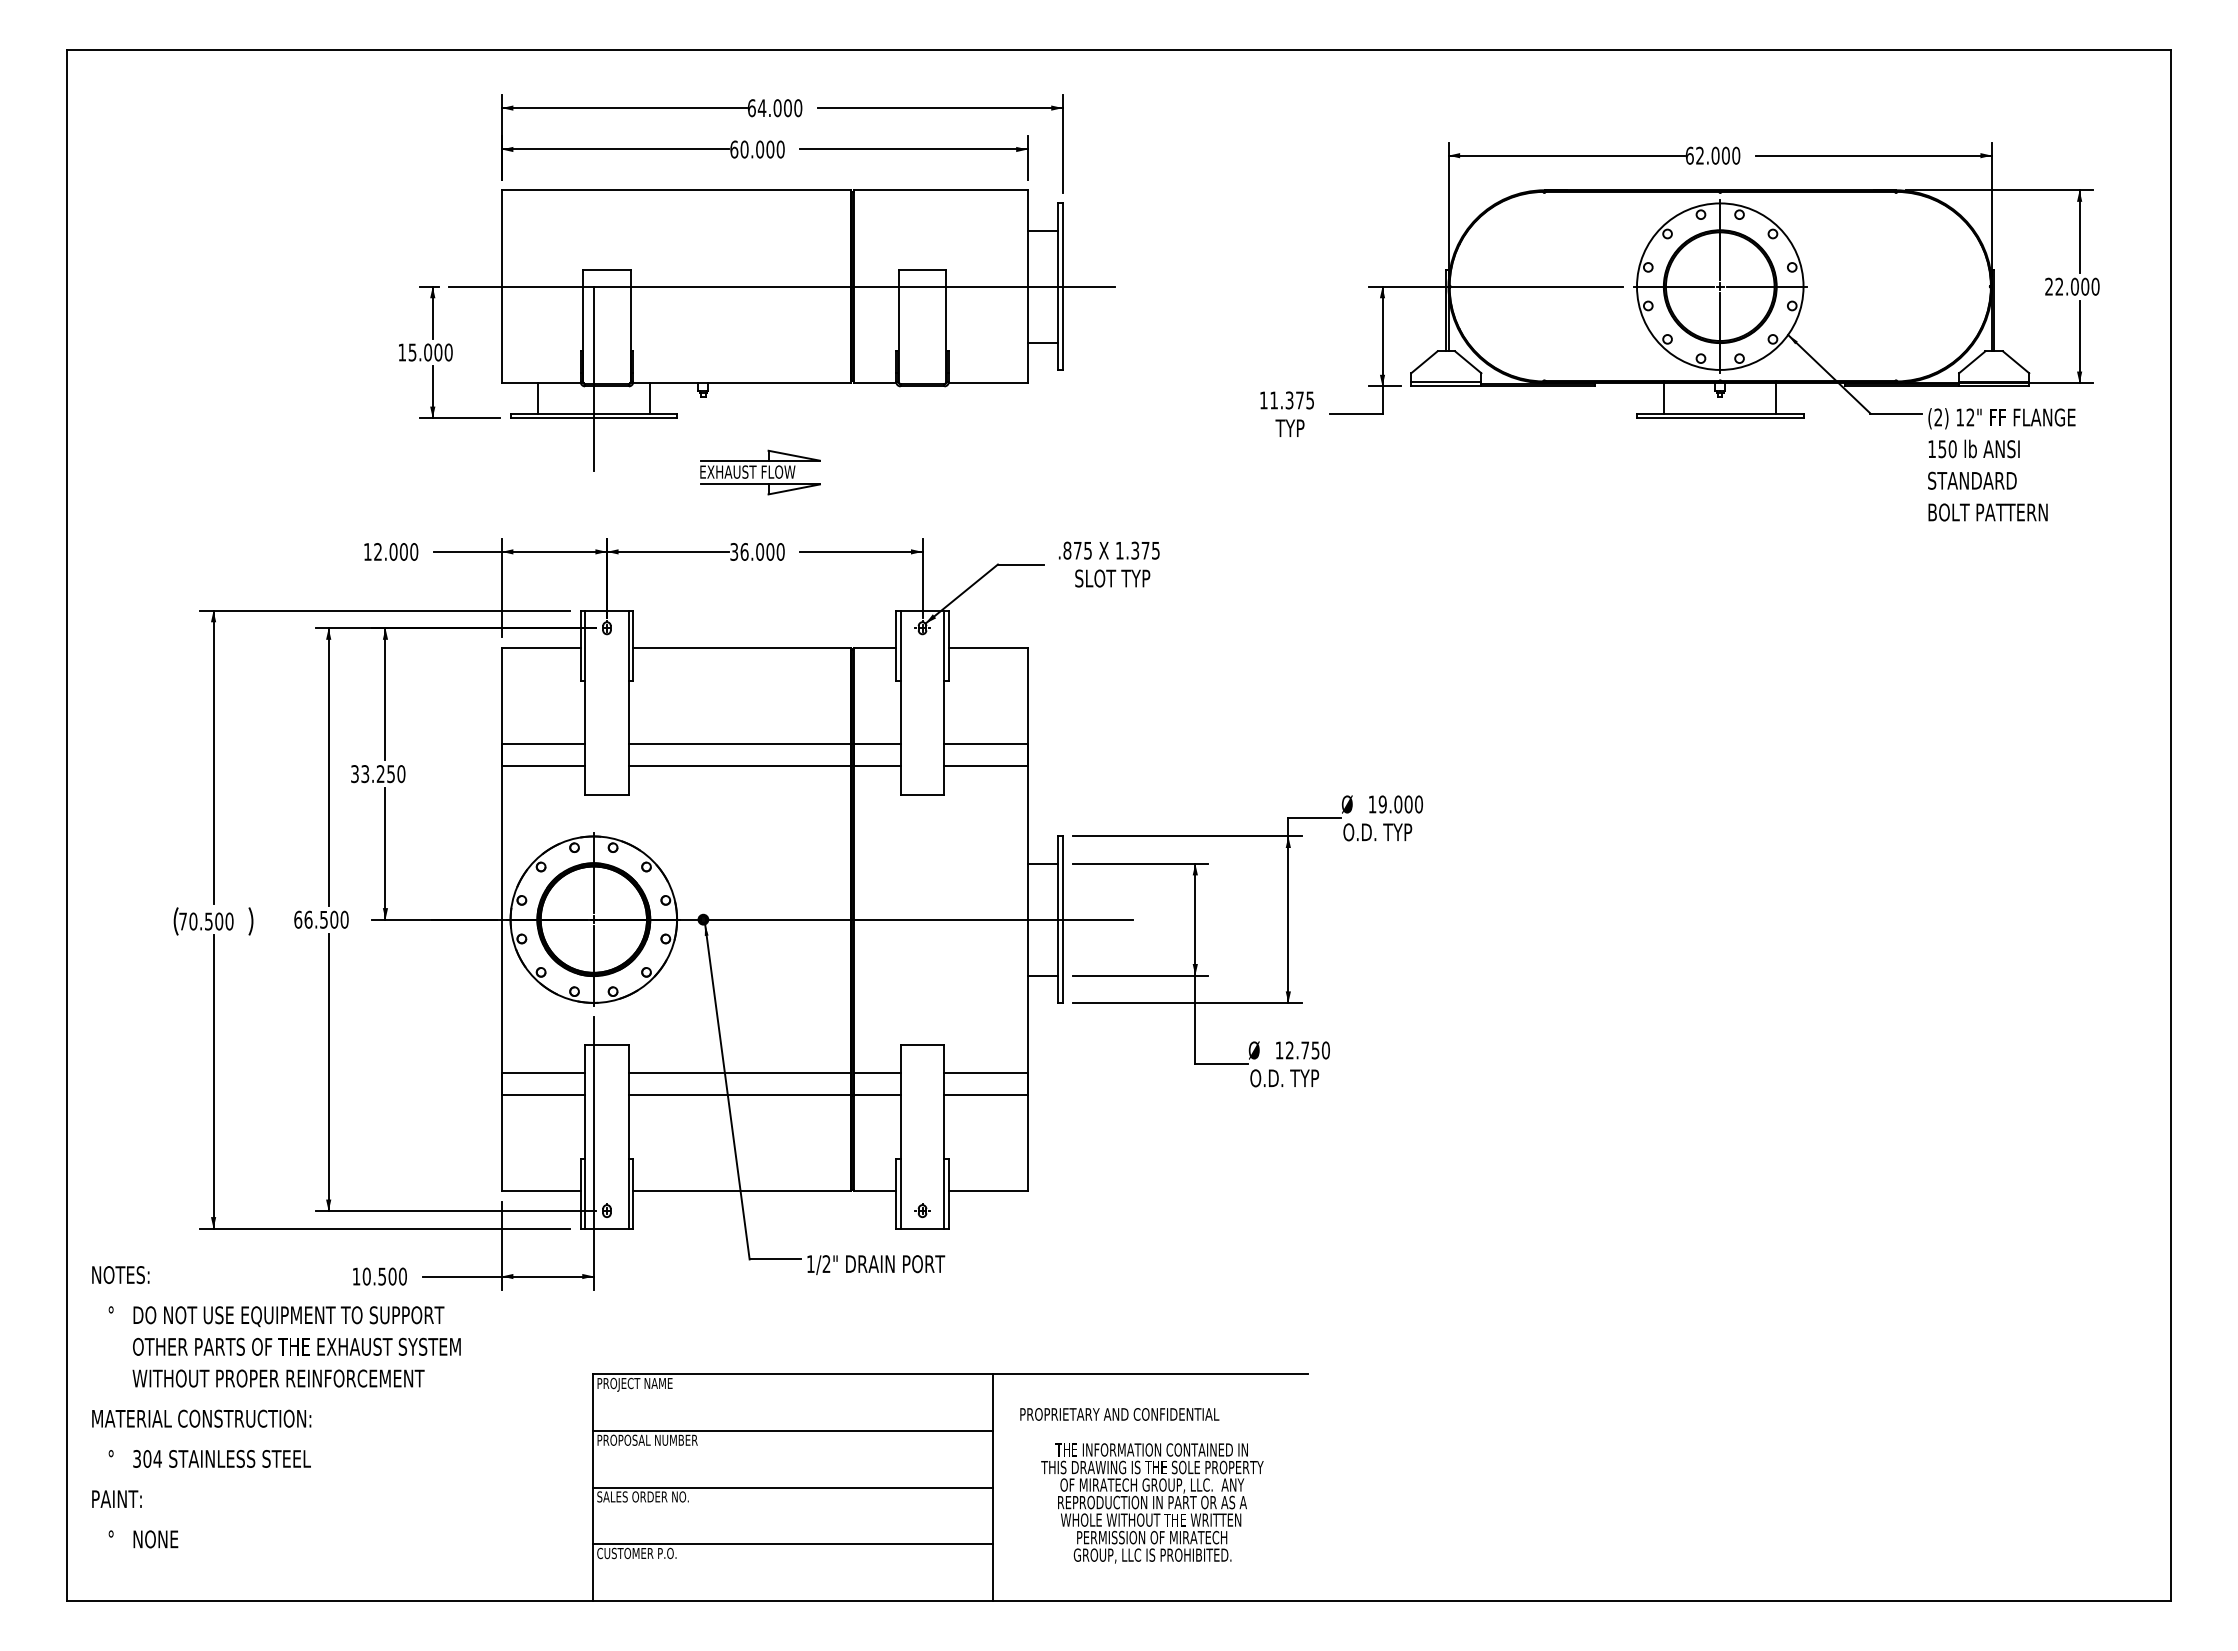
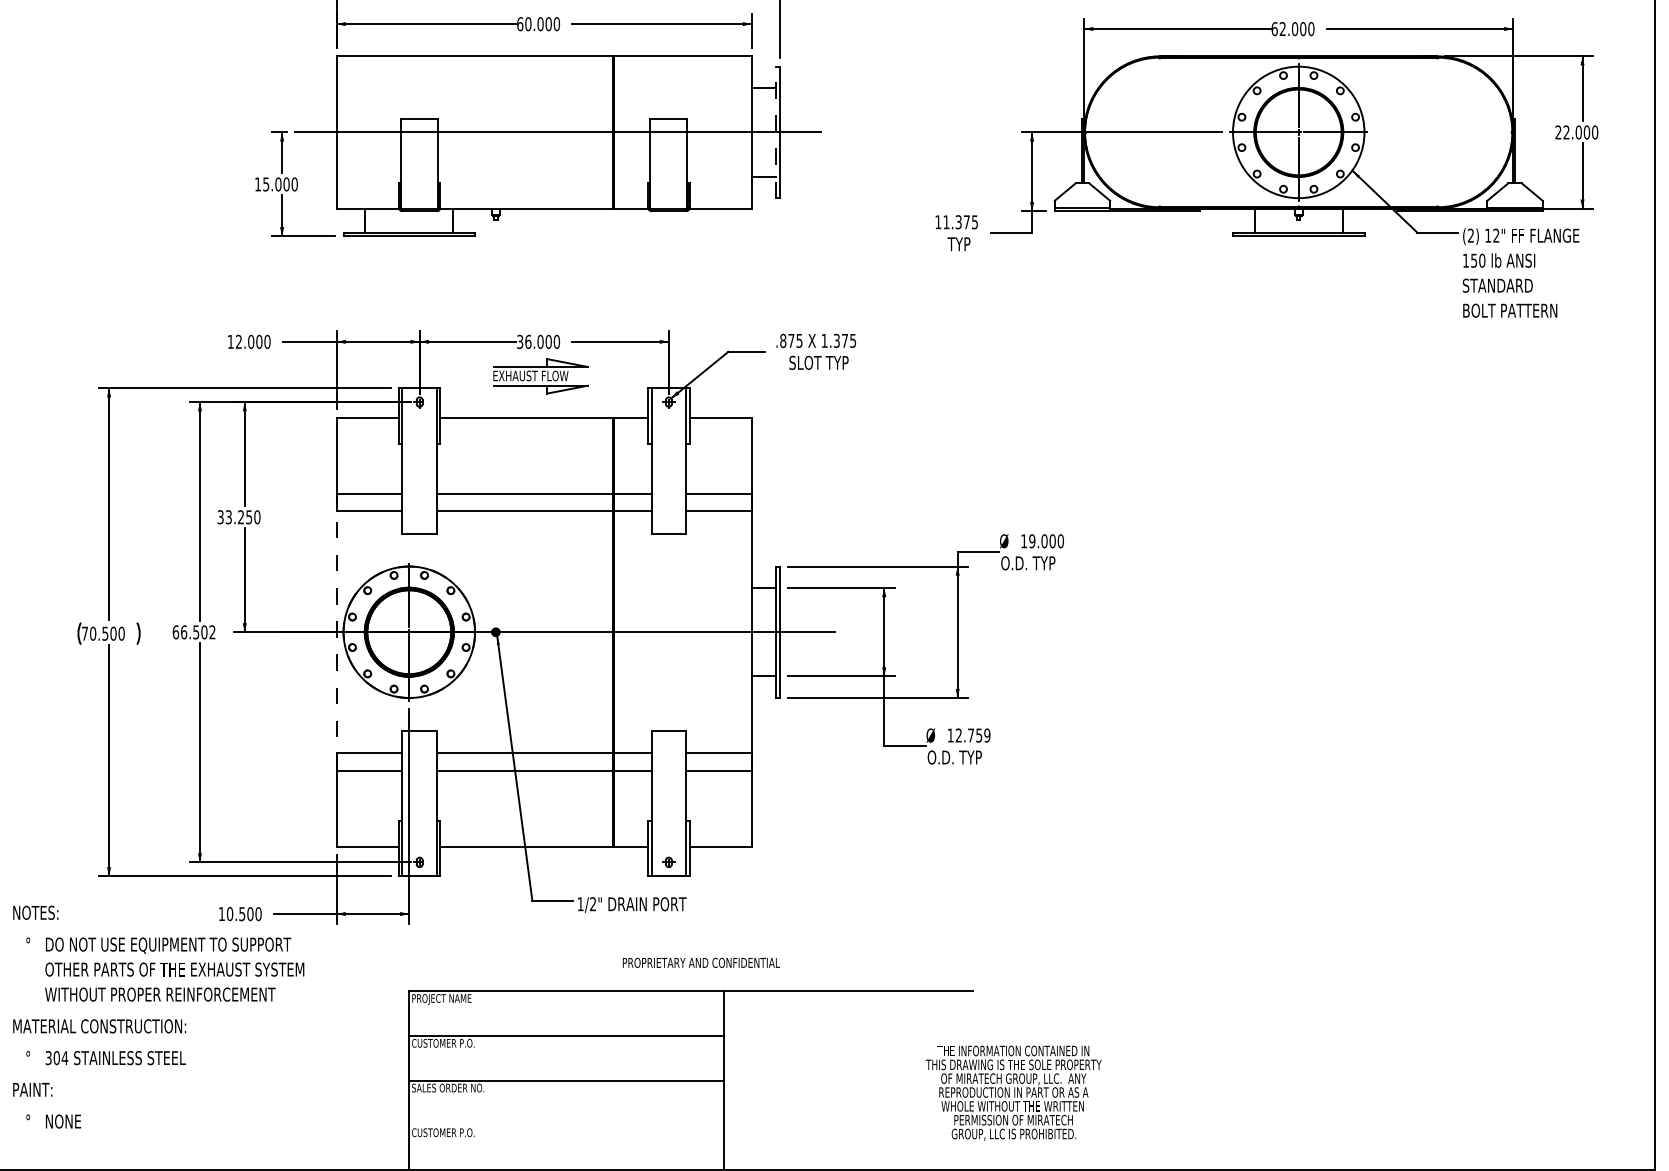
line: (1058, 286) -> (776, 132), solid -> dashed
line: (593, 378) -> (409, 204), removed
part: (760, 472) -> (540, 376), moved
text: (344, 919) -> (212, 632), 66.500 -> 66.502
line: (501, 919) -> (336, 632), solid -> dashed
text: (1325, 1050) -> (987, 735), 12.750 -> 12.759
text: (1119, 1414) -> (701, 962), moved
text: (647, 1439) -> (451, 1042), PROPOSAL NUMBER -> CUSTOMER P.O.
text: (1152, 1503) -> (1013, 1093), moved
line: (792, 1544) -> (566, 1125), removed

